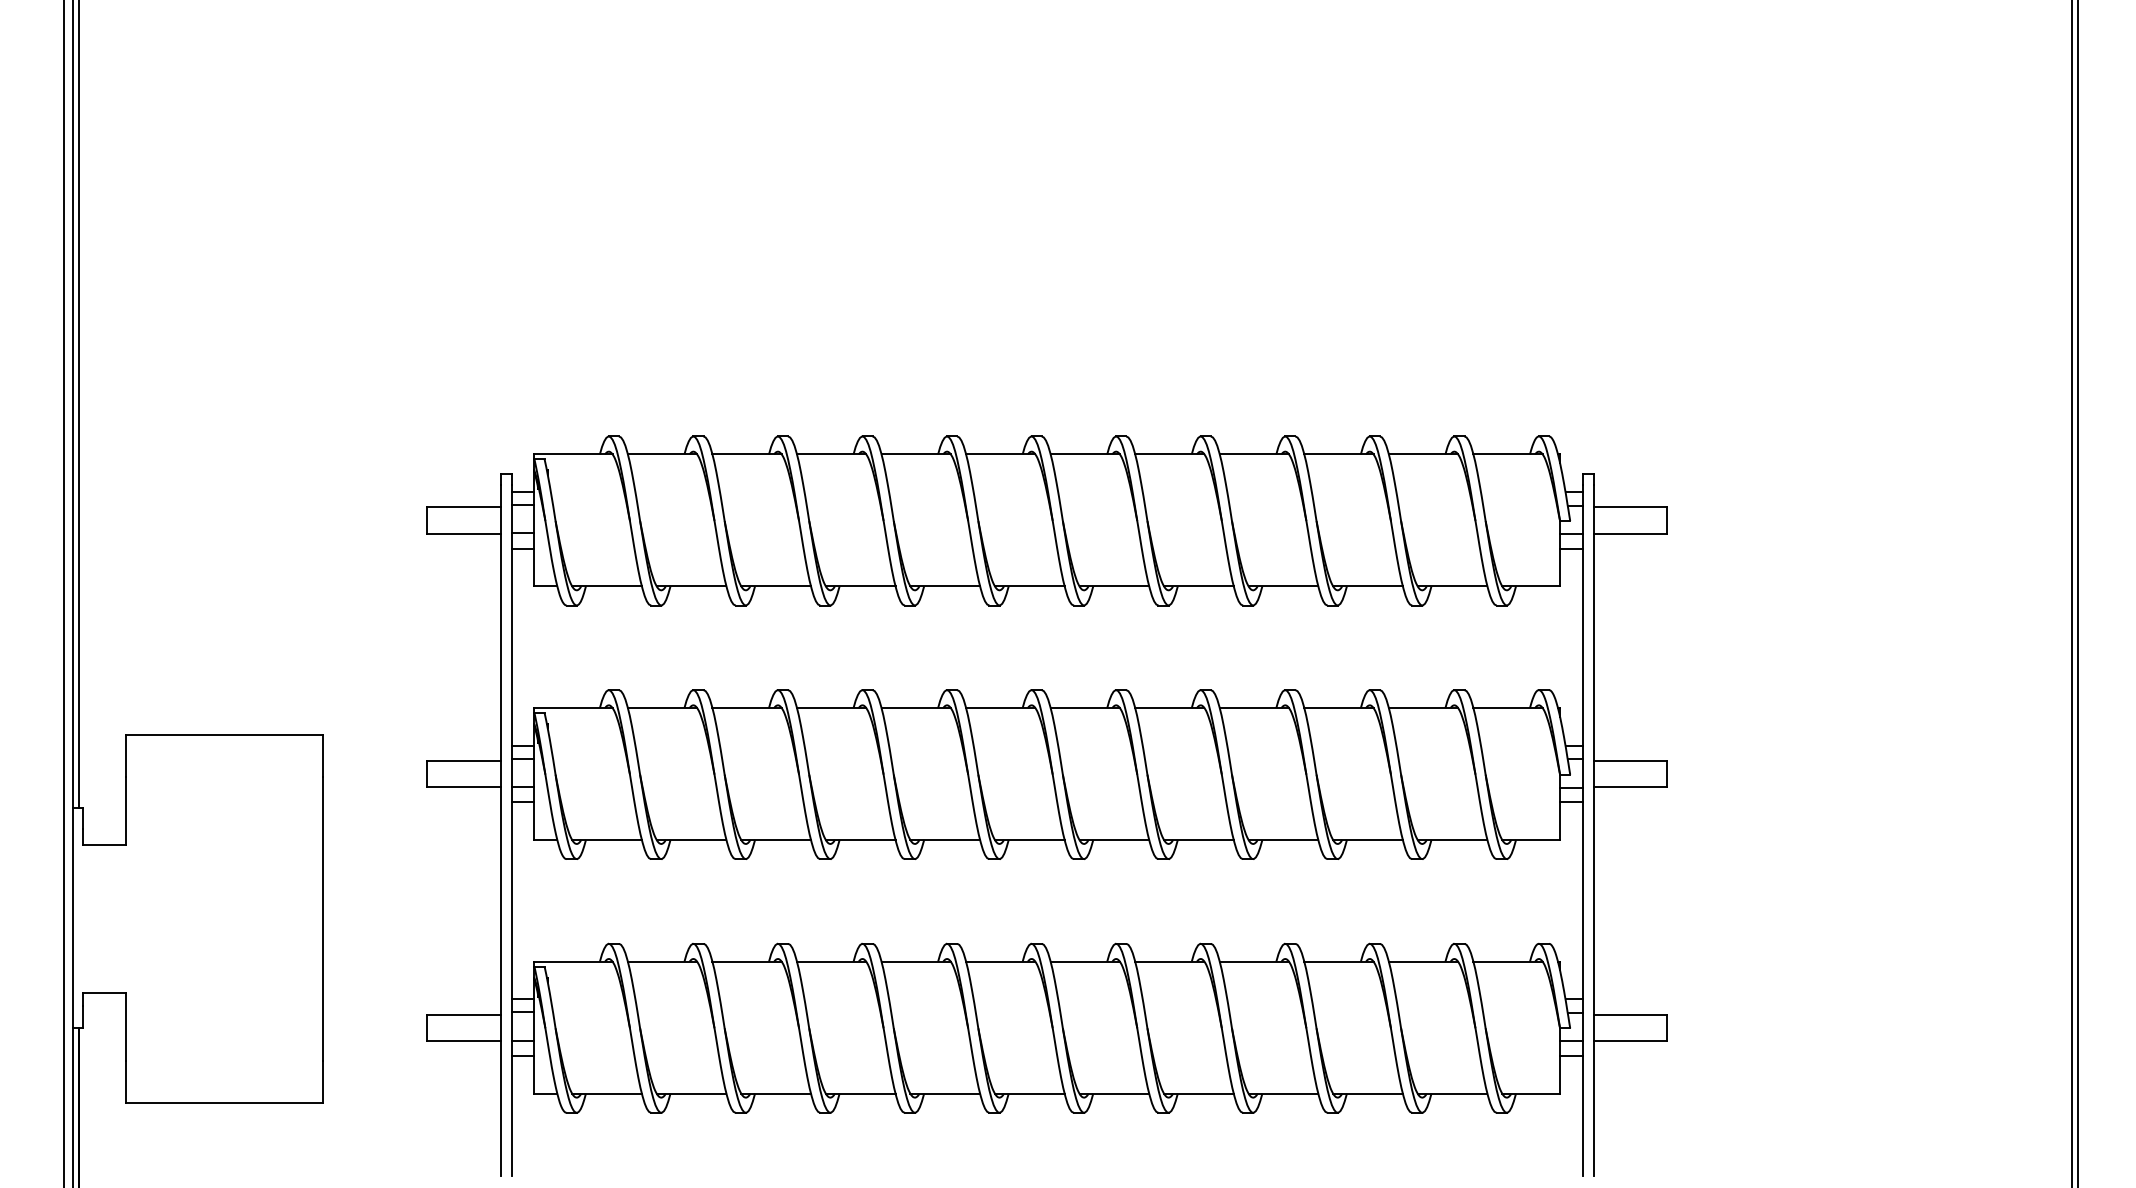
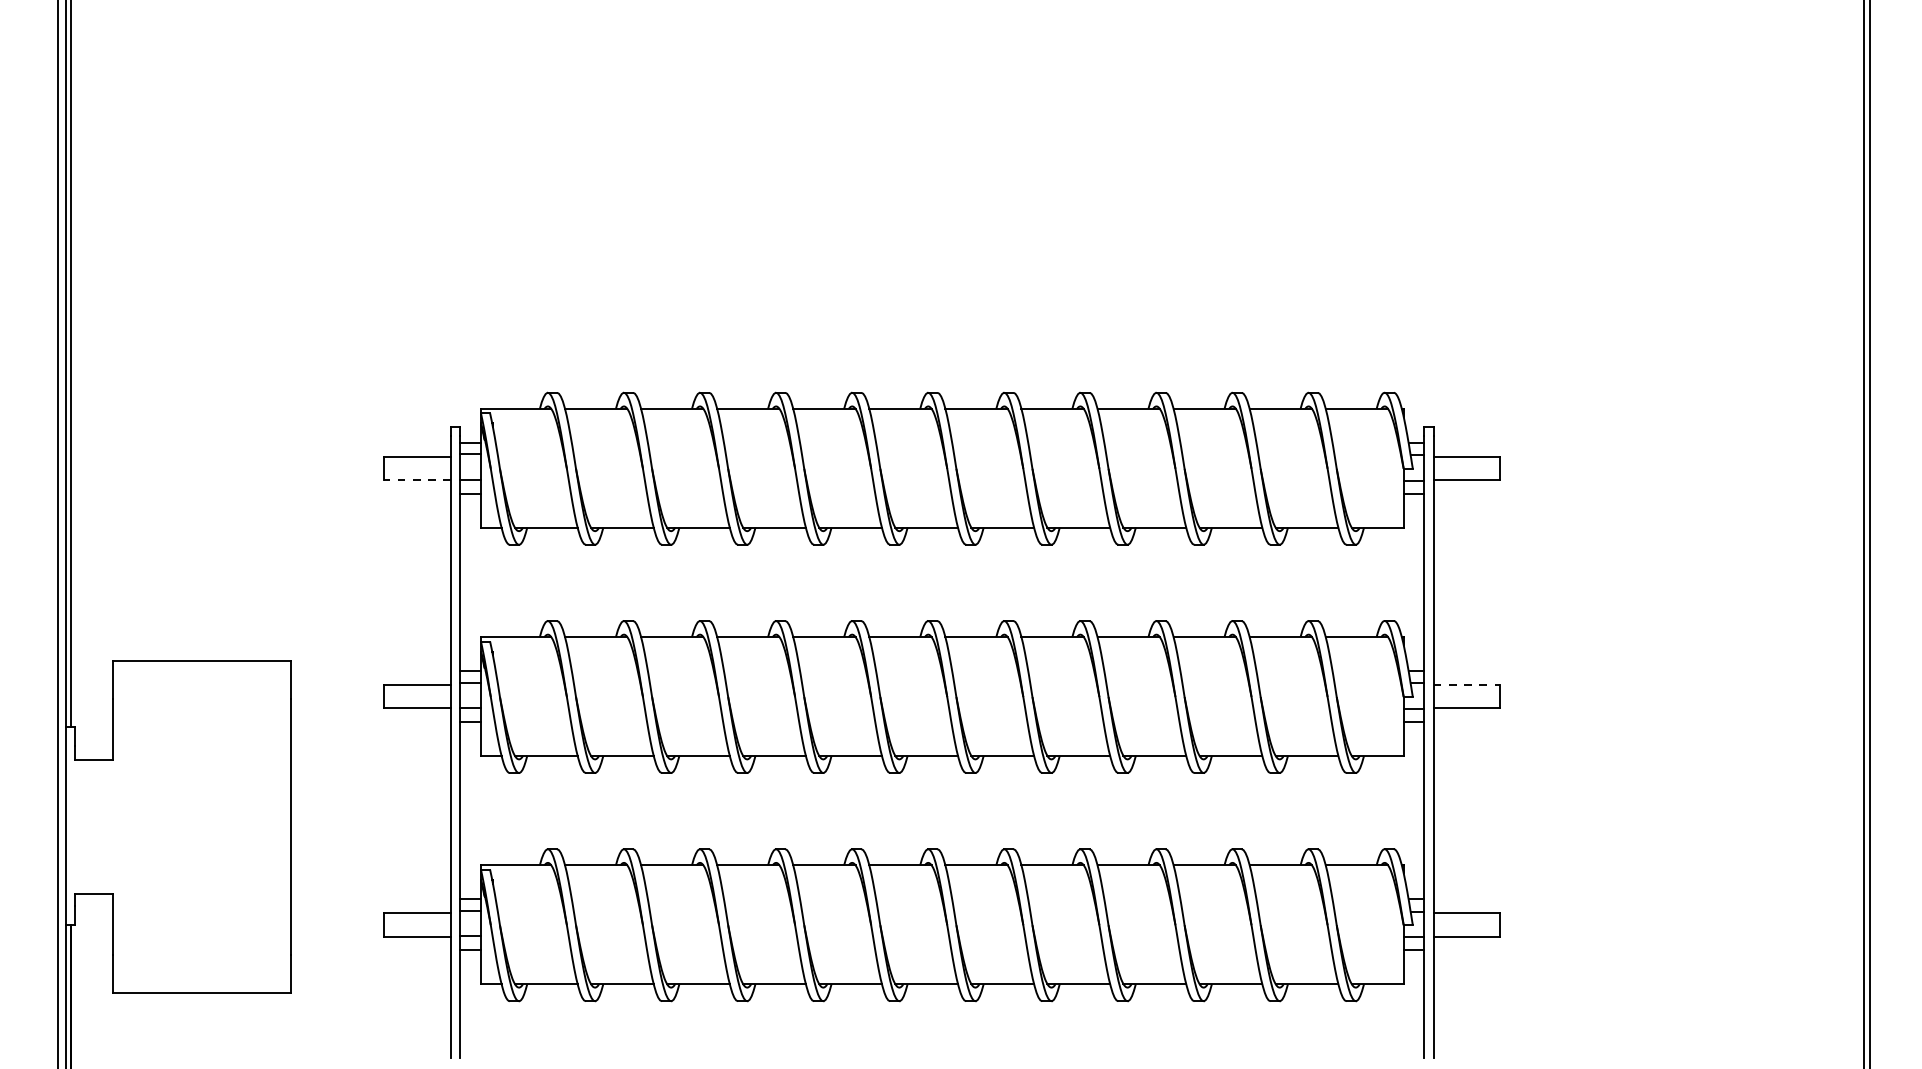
line: (463, 533) -> (417, 480), solid -> dashed
line: (1630, 760) -> (1467, 684), solid -> dashed

